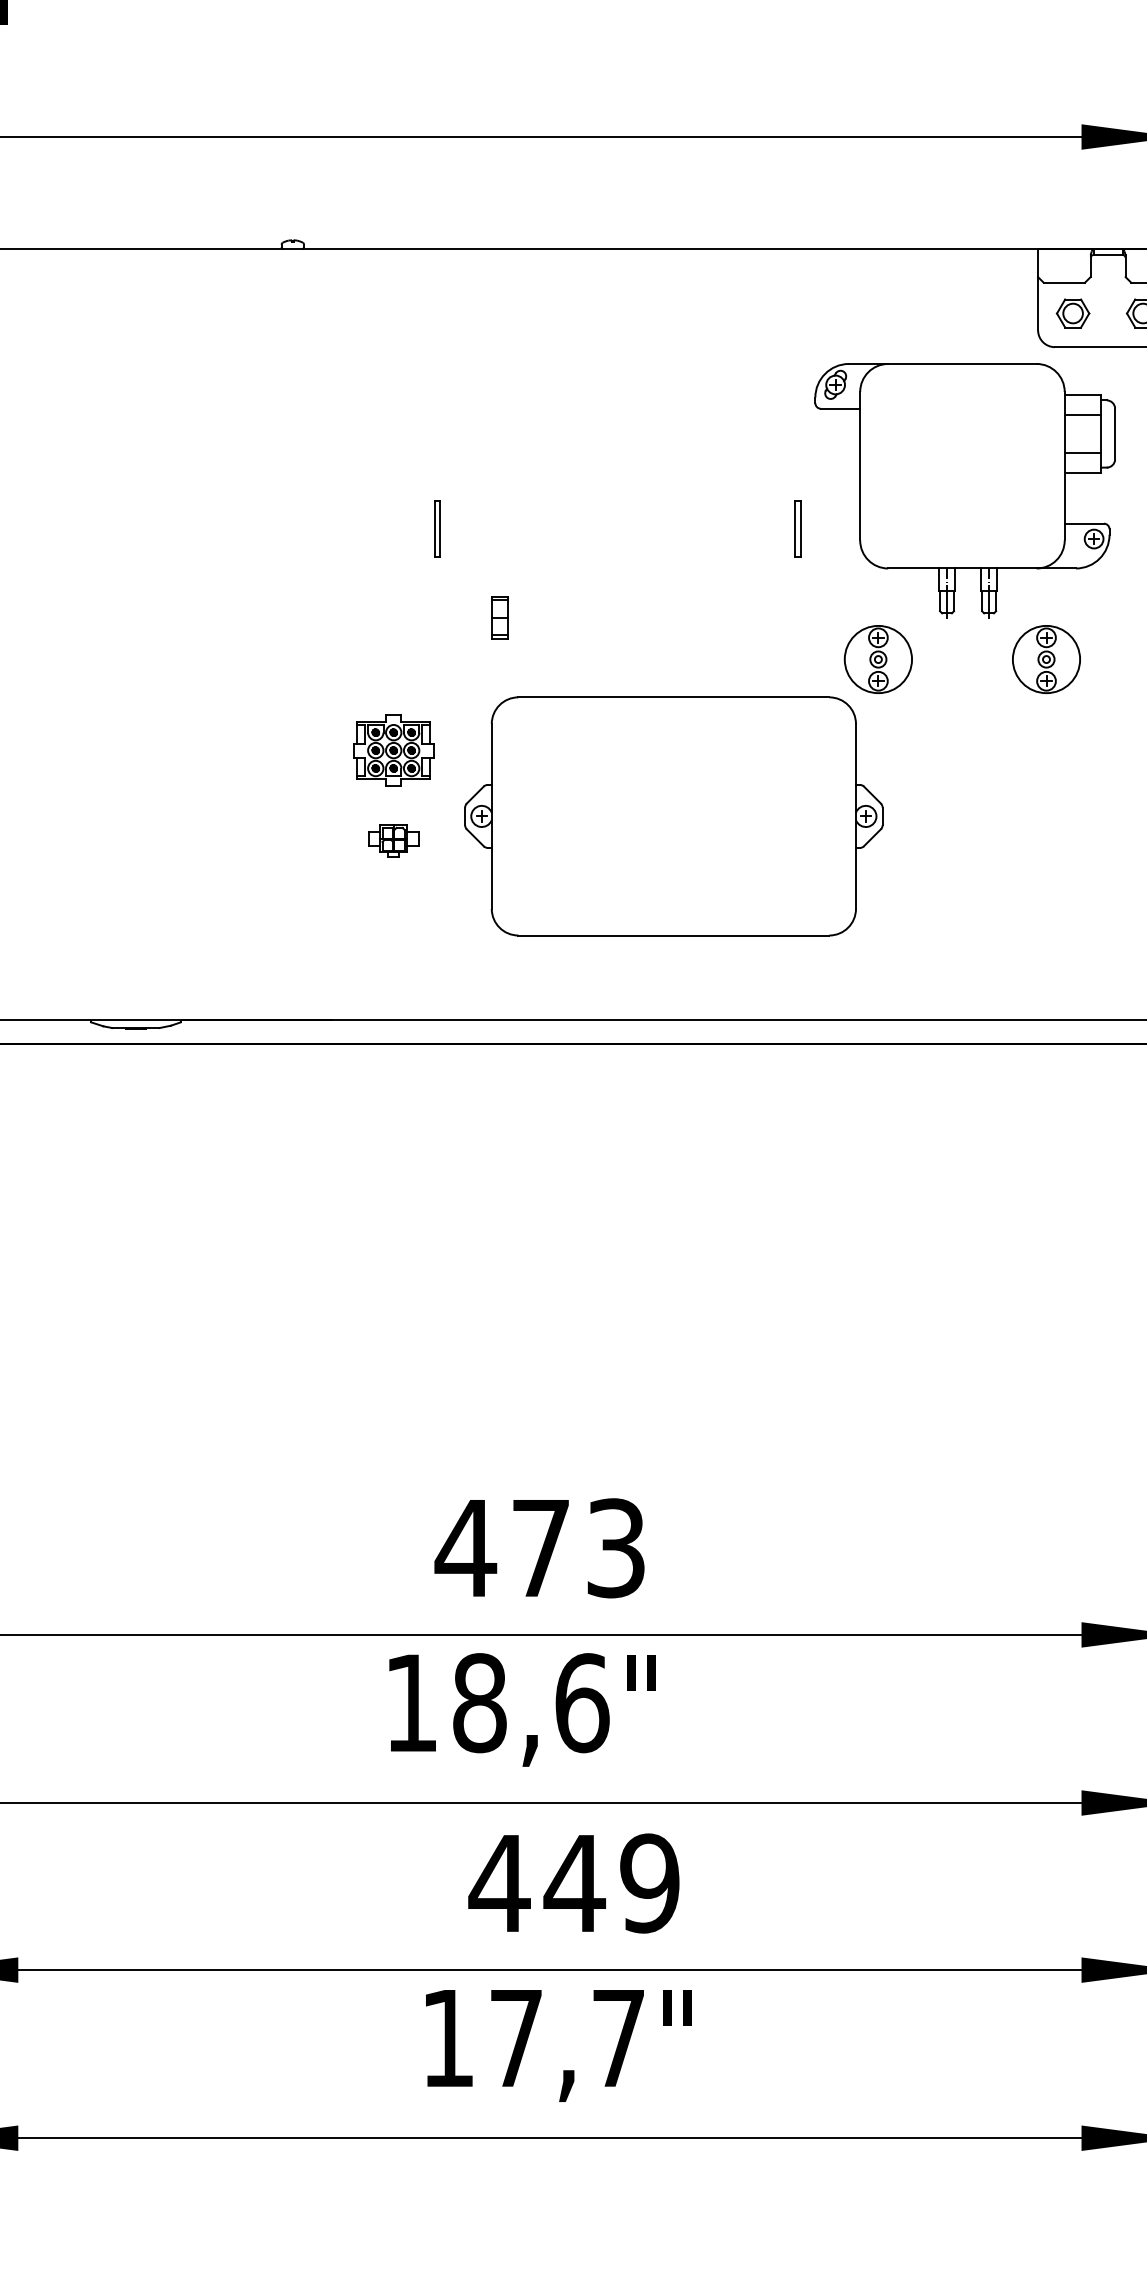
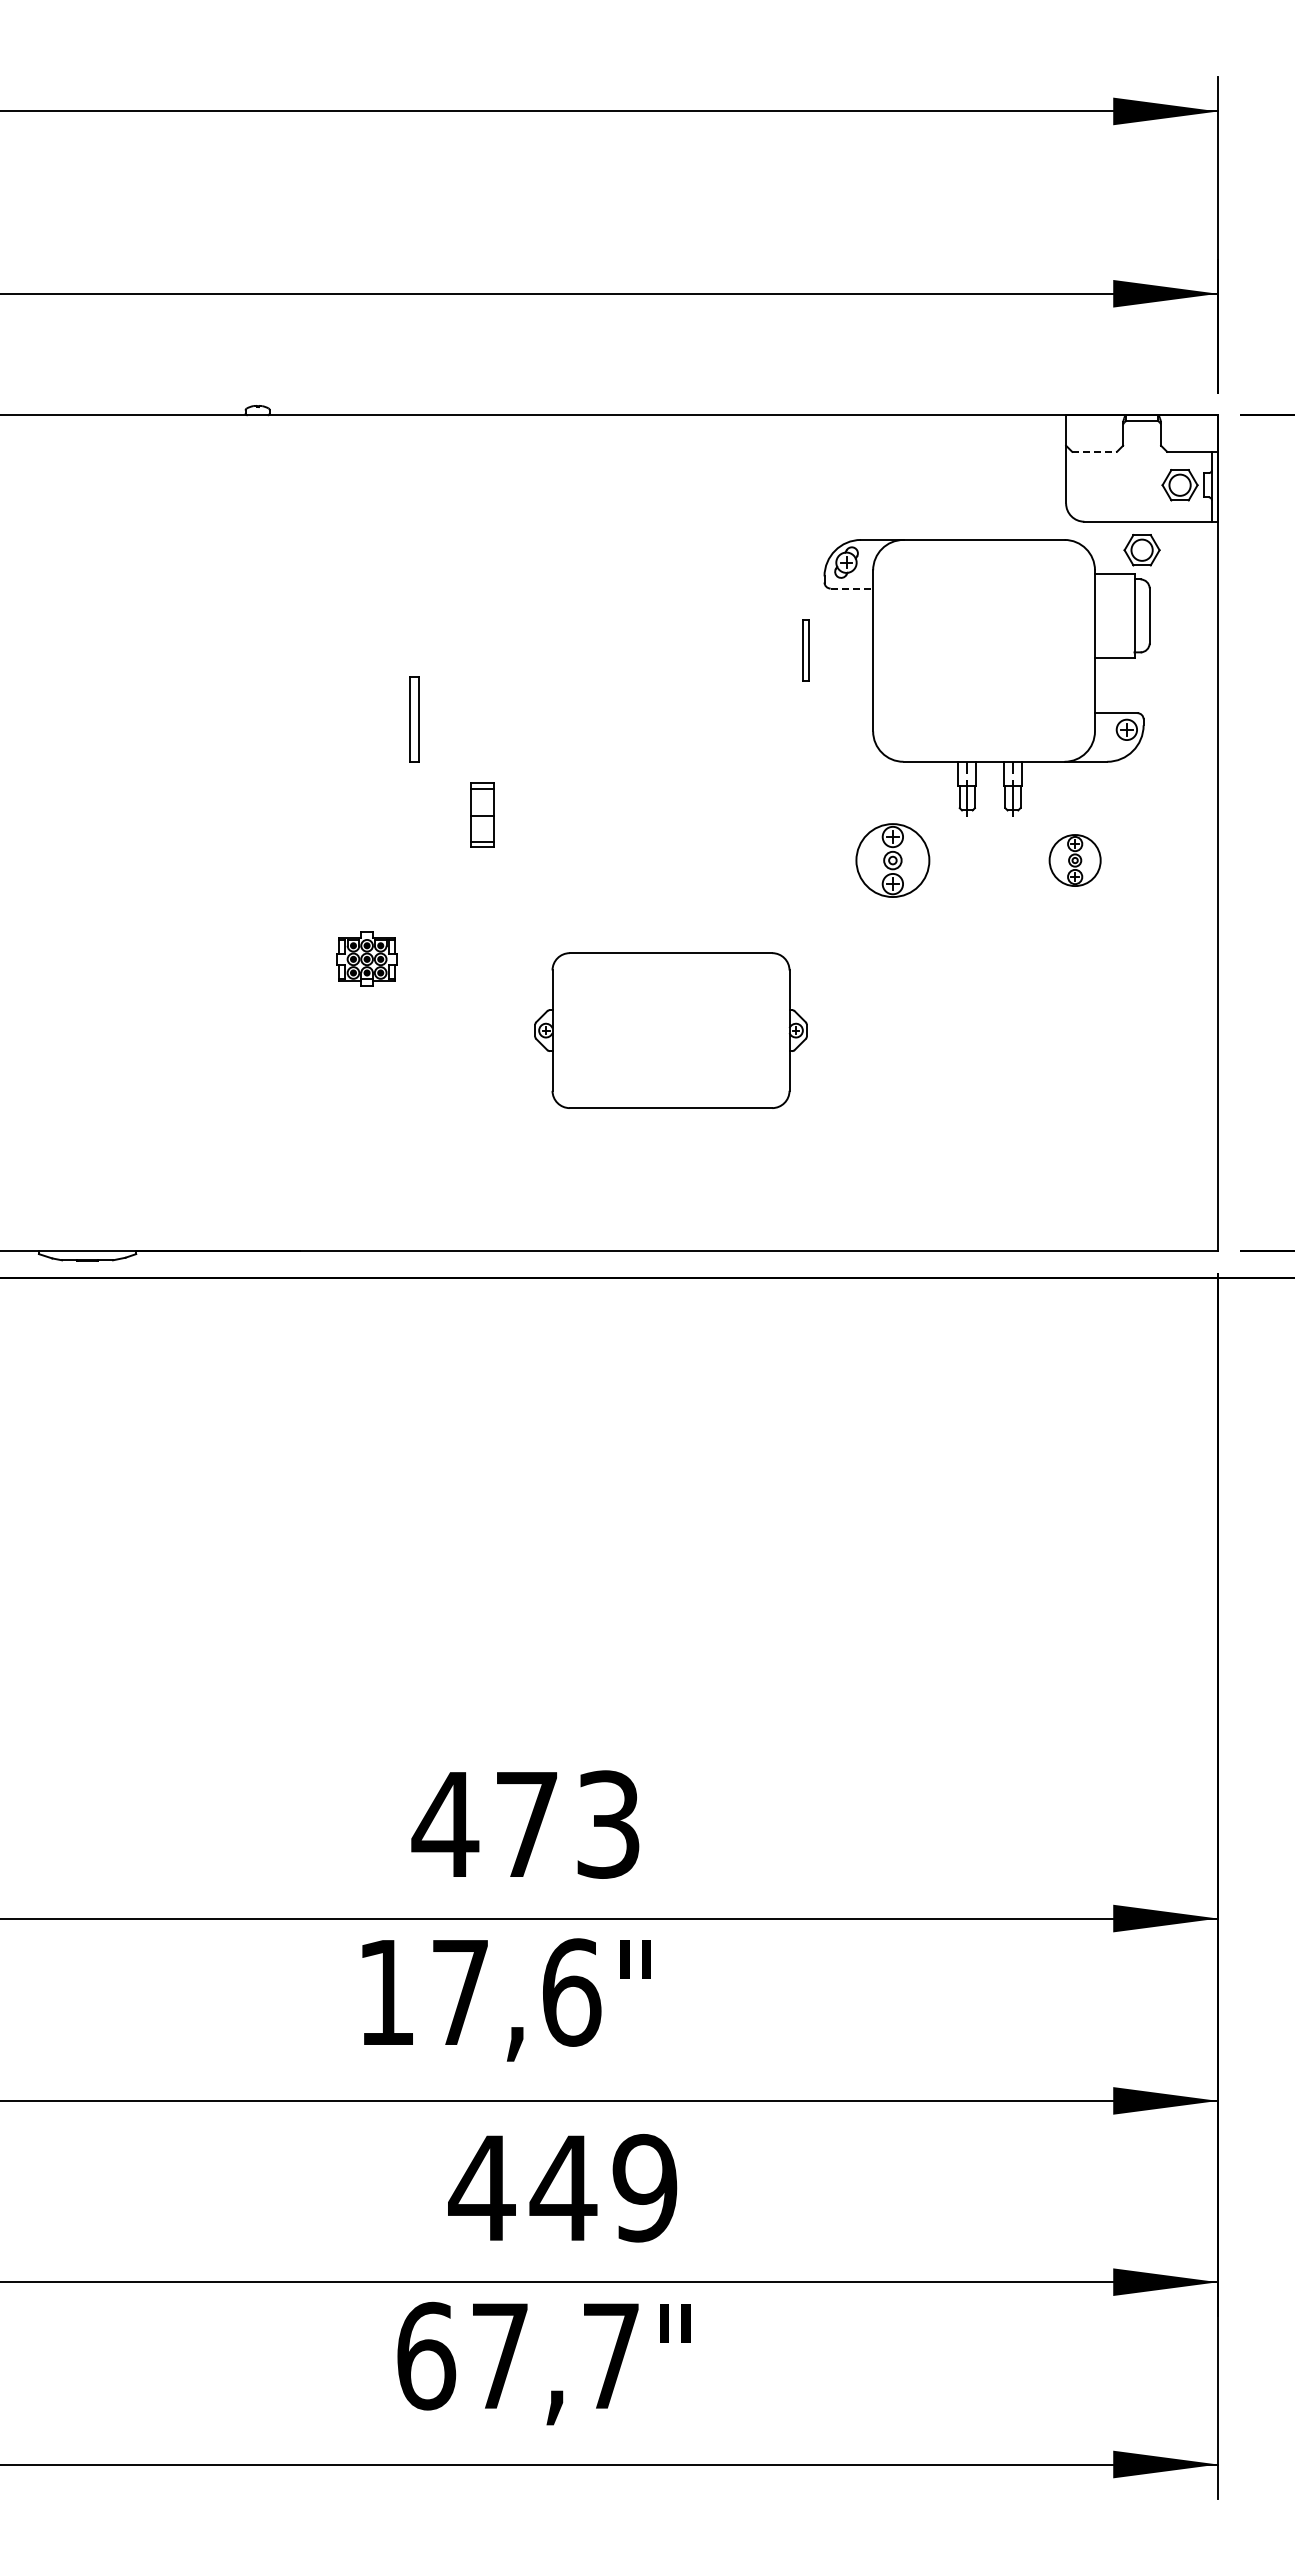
line: (1065, 282) -> (1095, 451), solid -> dashed
part: (1072, 313) -> (1141, 550), moved
line: (841, 408) -> (852, 588), solid -> dashed
line: (1082, 414) -> (1114, 594), removed
line: (1082, 452) -> (1114, 636), removed
part: (437, 529) -> (414, 719), size x1.4
part: (797, 529) -> (805, 650), moved
part: (500, 617) -> (482, 814), size x1.4
part: (1045, 659) -> (1074, 860), size x0.7
part: (393, 750) -> (366, 959), size x0.7
part: (673, 816) -> (670, 1030), size x0.6
part: (394, 841) -> (367, 1057), removed
text: (479, 1703) -> (460, 1992), 18,6 -> 17,6
text: (448, 2037) -> (426, 2355), 17,7 -> 67,7

